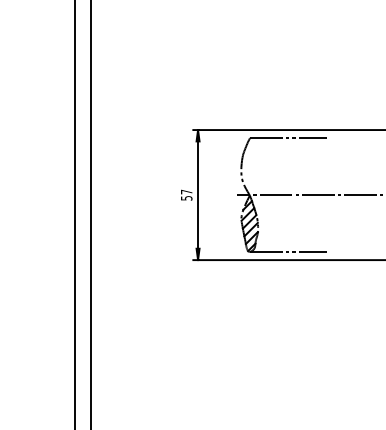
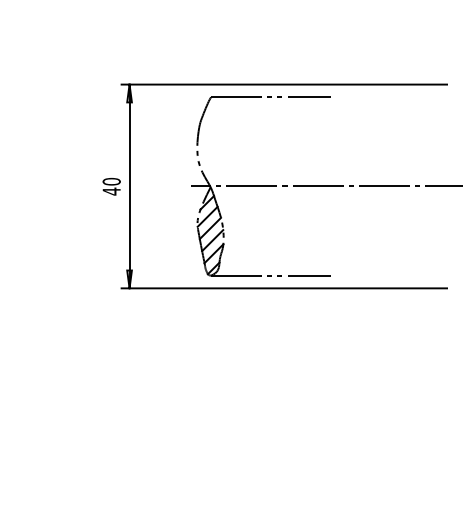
text: (186, 194) -> (111, 185), 57 -> 40

